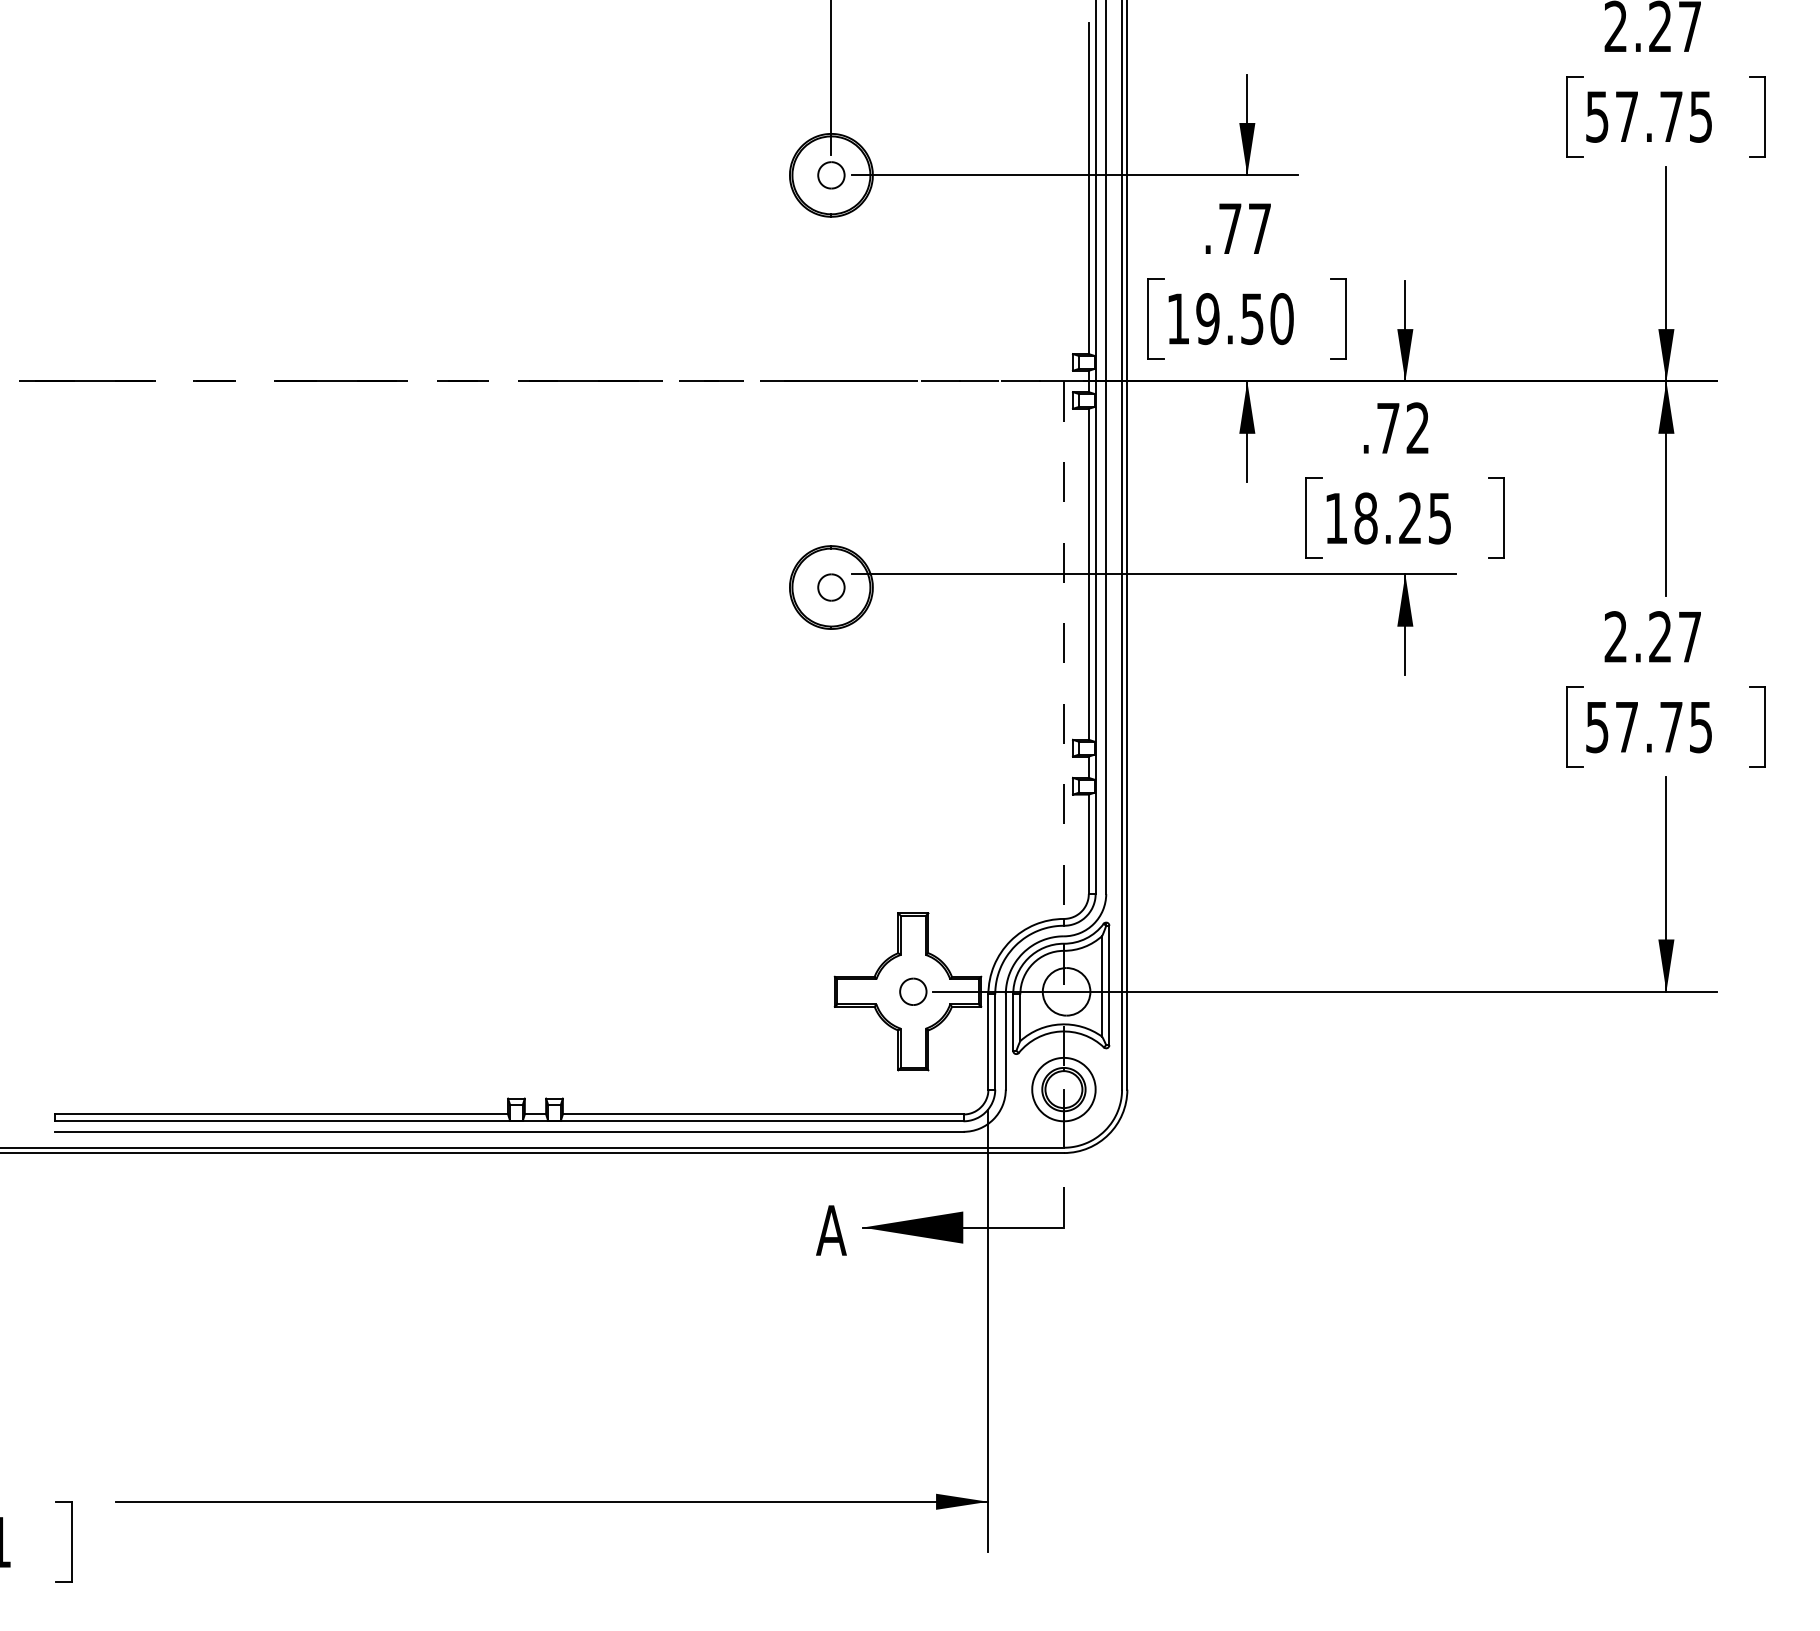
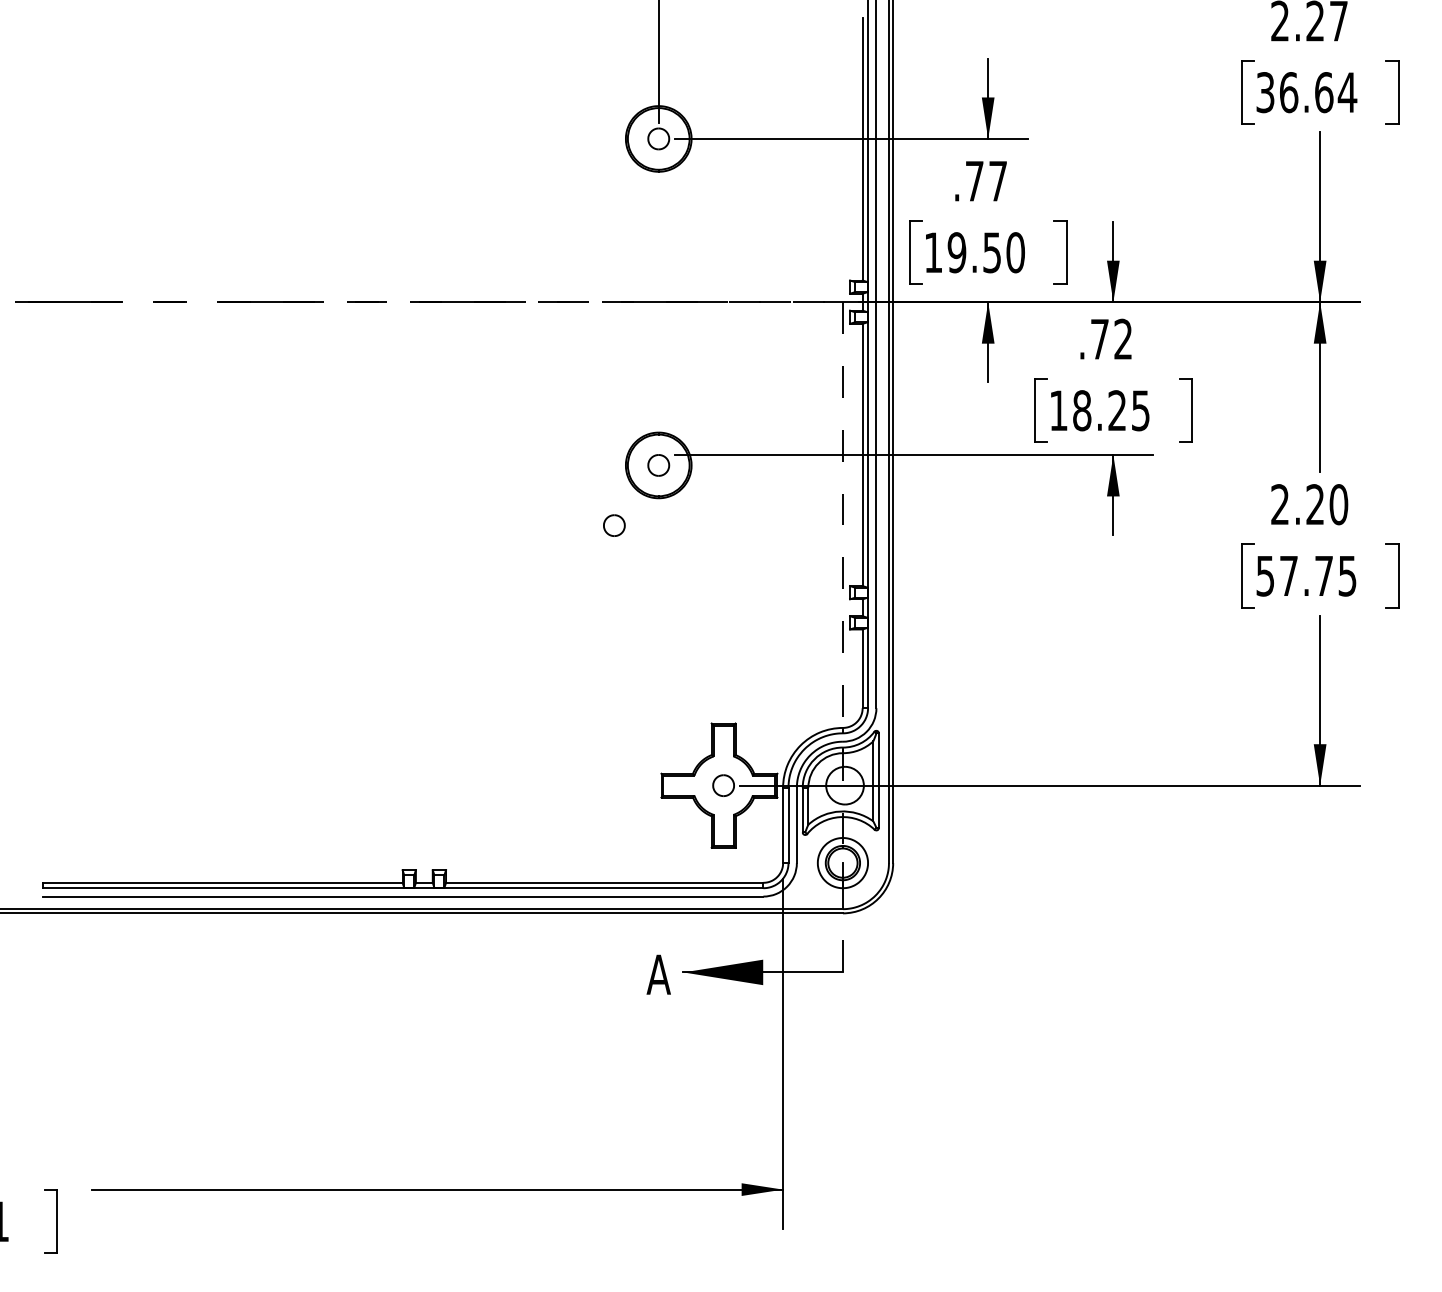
text: (1649, 116) -> (1306, 92), 57.75 -> 36.64
text: (1689, 637) -> (1338, 505), 2.27 -> 2.20
part: (775, 663) -> (614, 525), added

